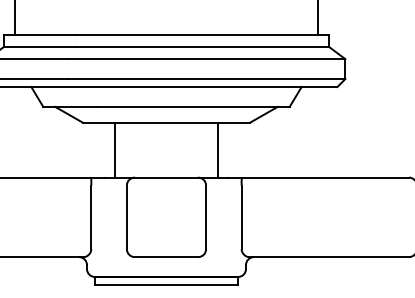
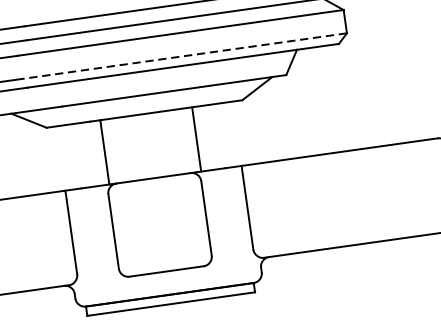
line: (206, 79) -> (184, 56), solid -> dashed
line: (114, 149) -> (104, 151), moved
line: (218, 149) -> (196, 138), moved

